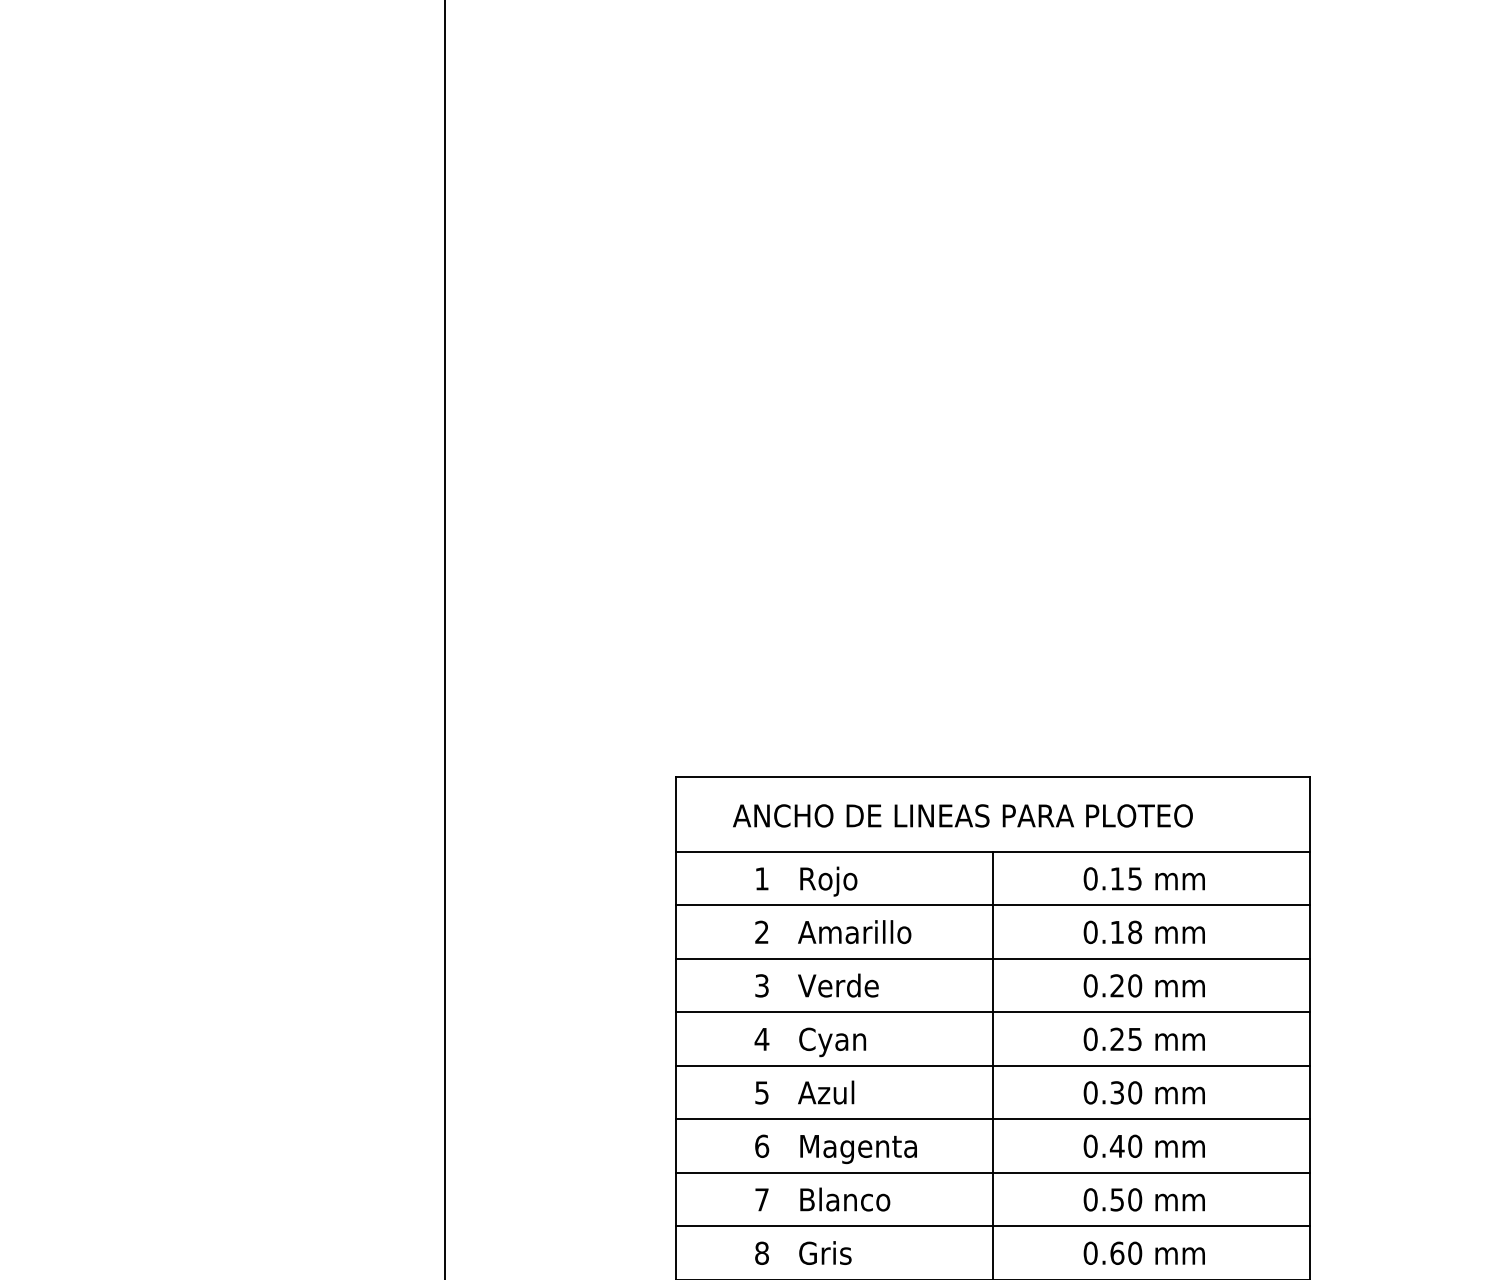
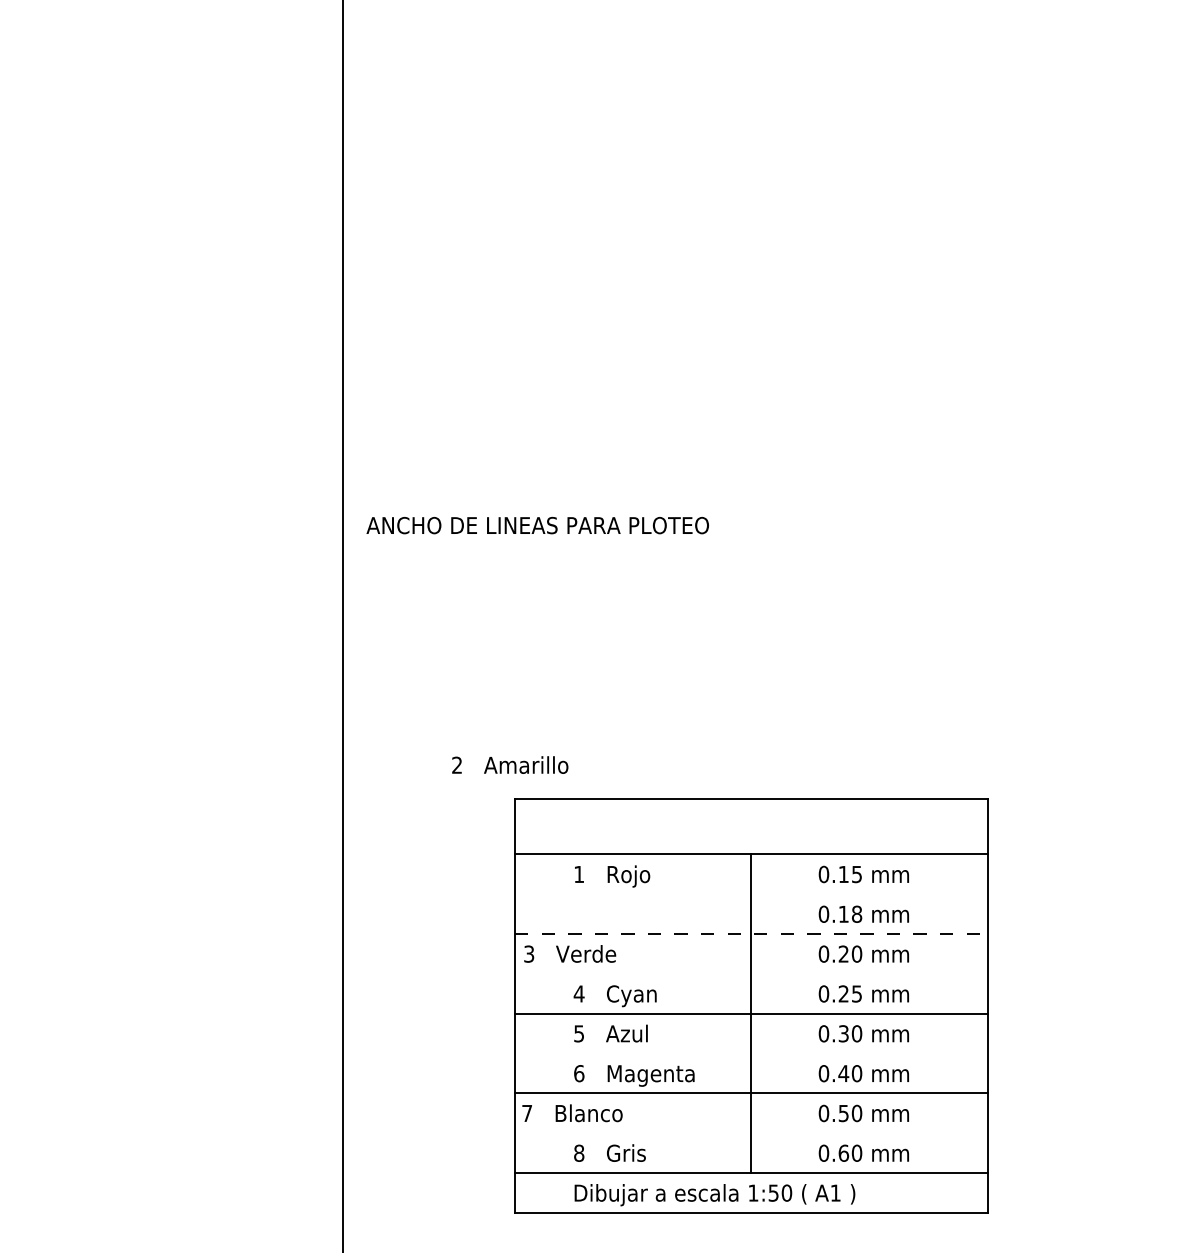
text: (962, 815) -> (537, 525), moved
line: (993, 905) -> (751, 894), removed
text: (833, 931) -> (510, 764), moved
line: (993, 958) -> (751, 933), solid -> dashed
text: (817, 985) -> (570, 953), moved
line: (993, 1011) -> (751, 973), removed
line: (993, 1119) -> (751, 1053), removed
text: (822, 1199) -> (572, 1113), moved
line: (993, 1226) -> (751, 1133), removed

